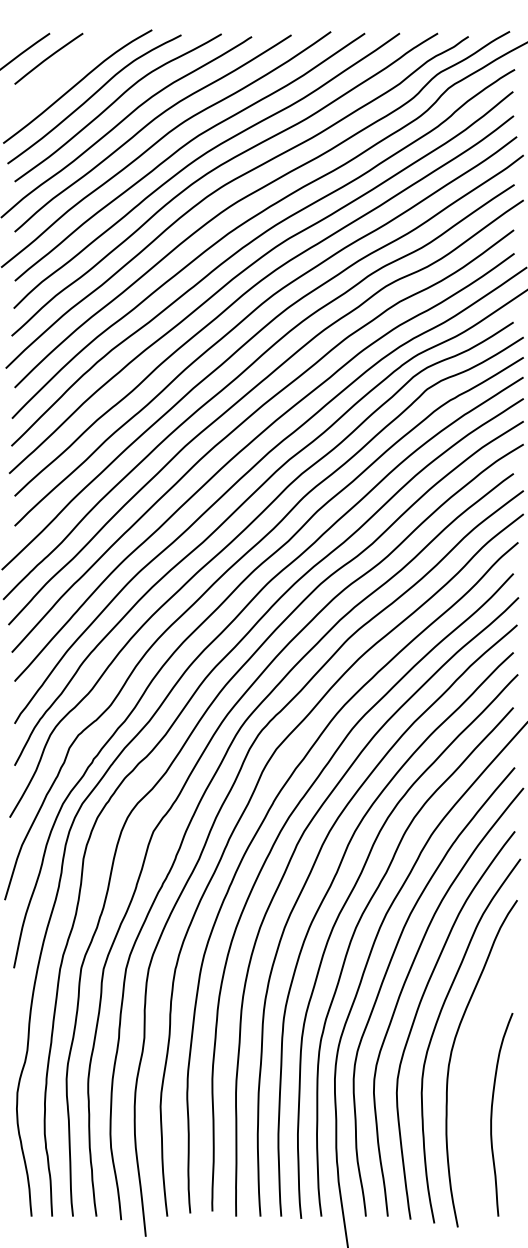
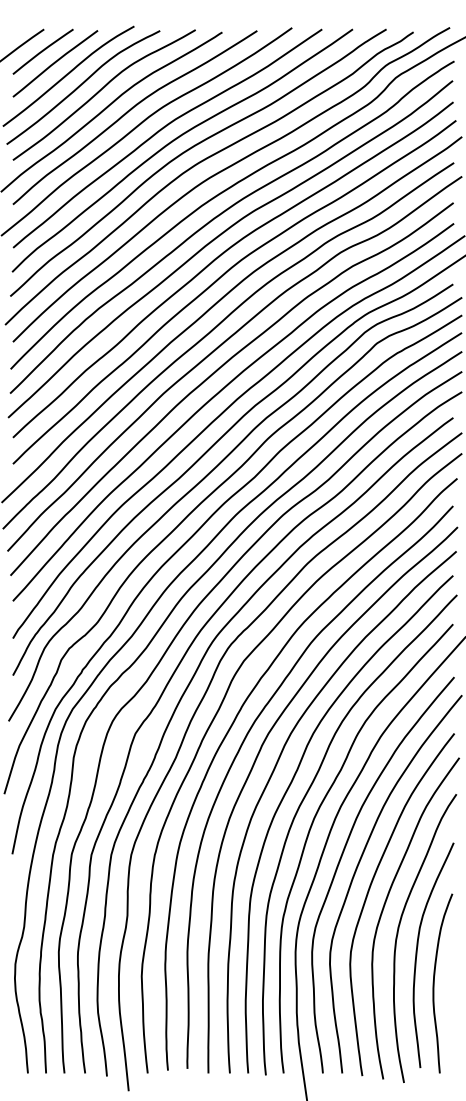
curve: (62, 72) -> (55, 63), added
curve: (473, 1077) -> (417, 950), added

